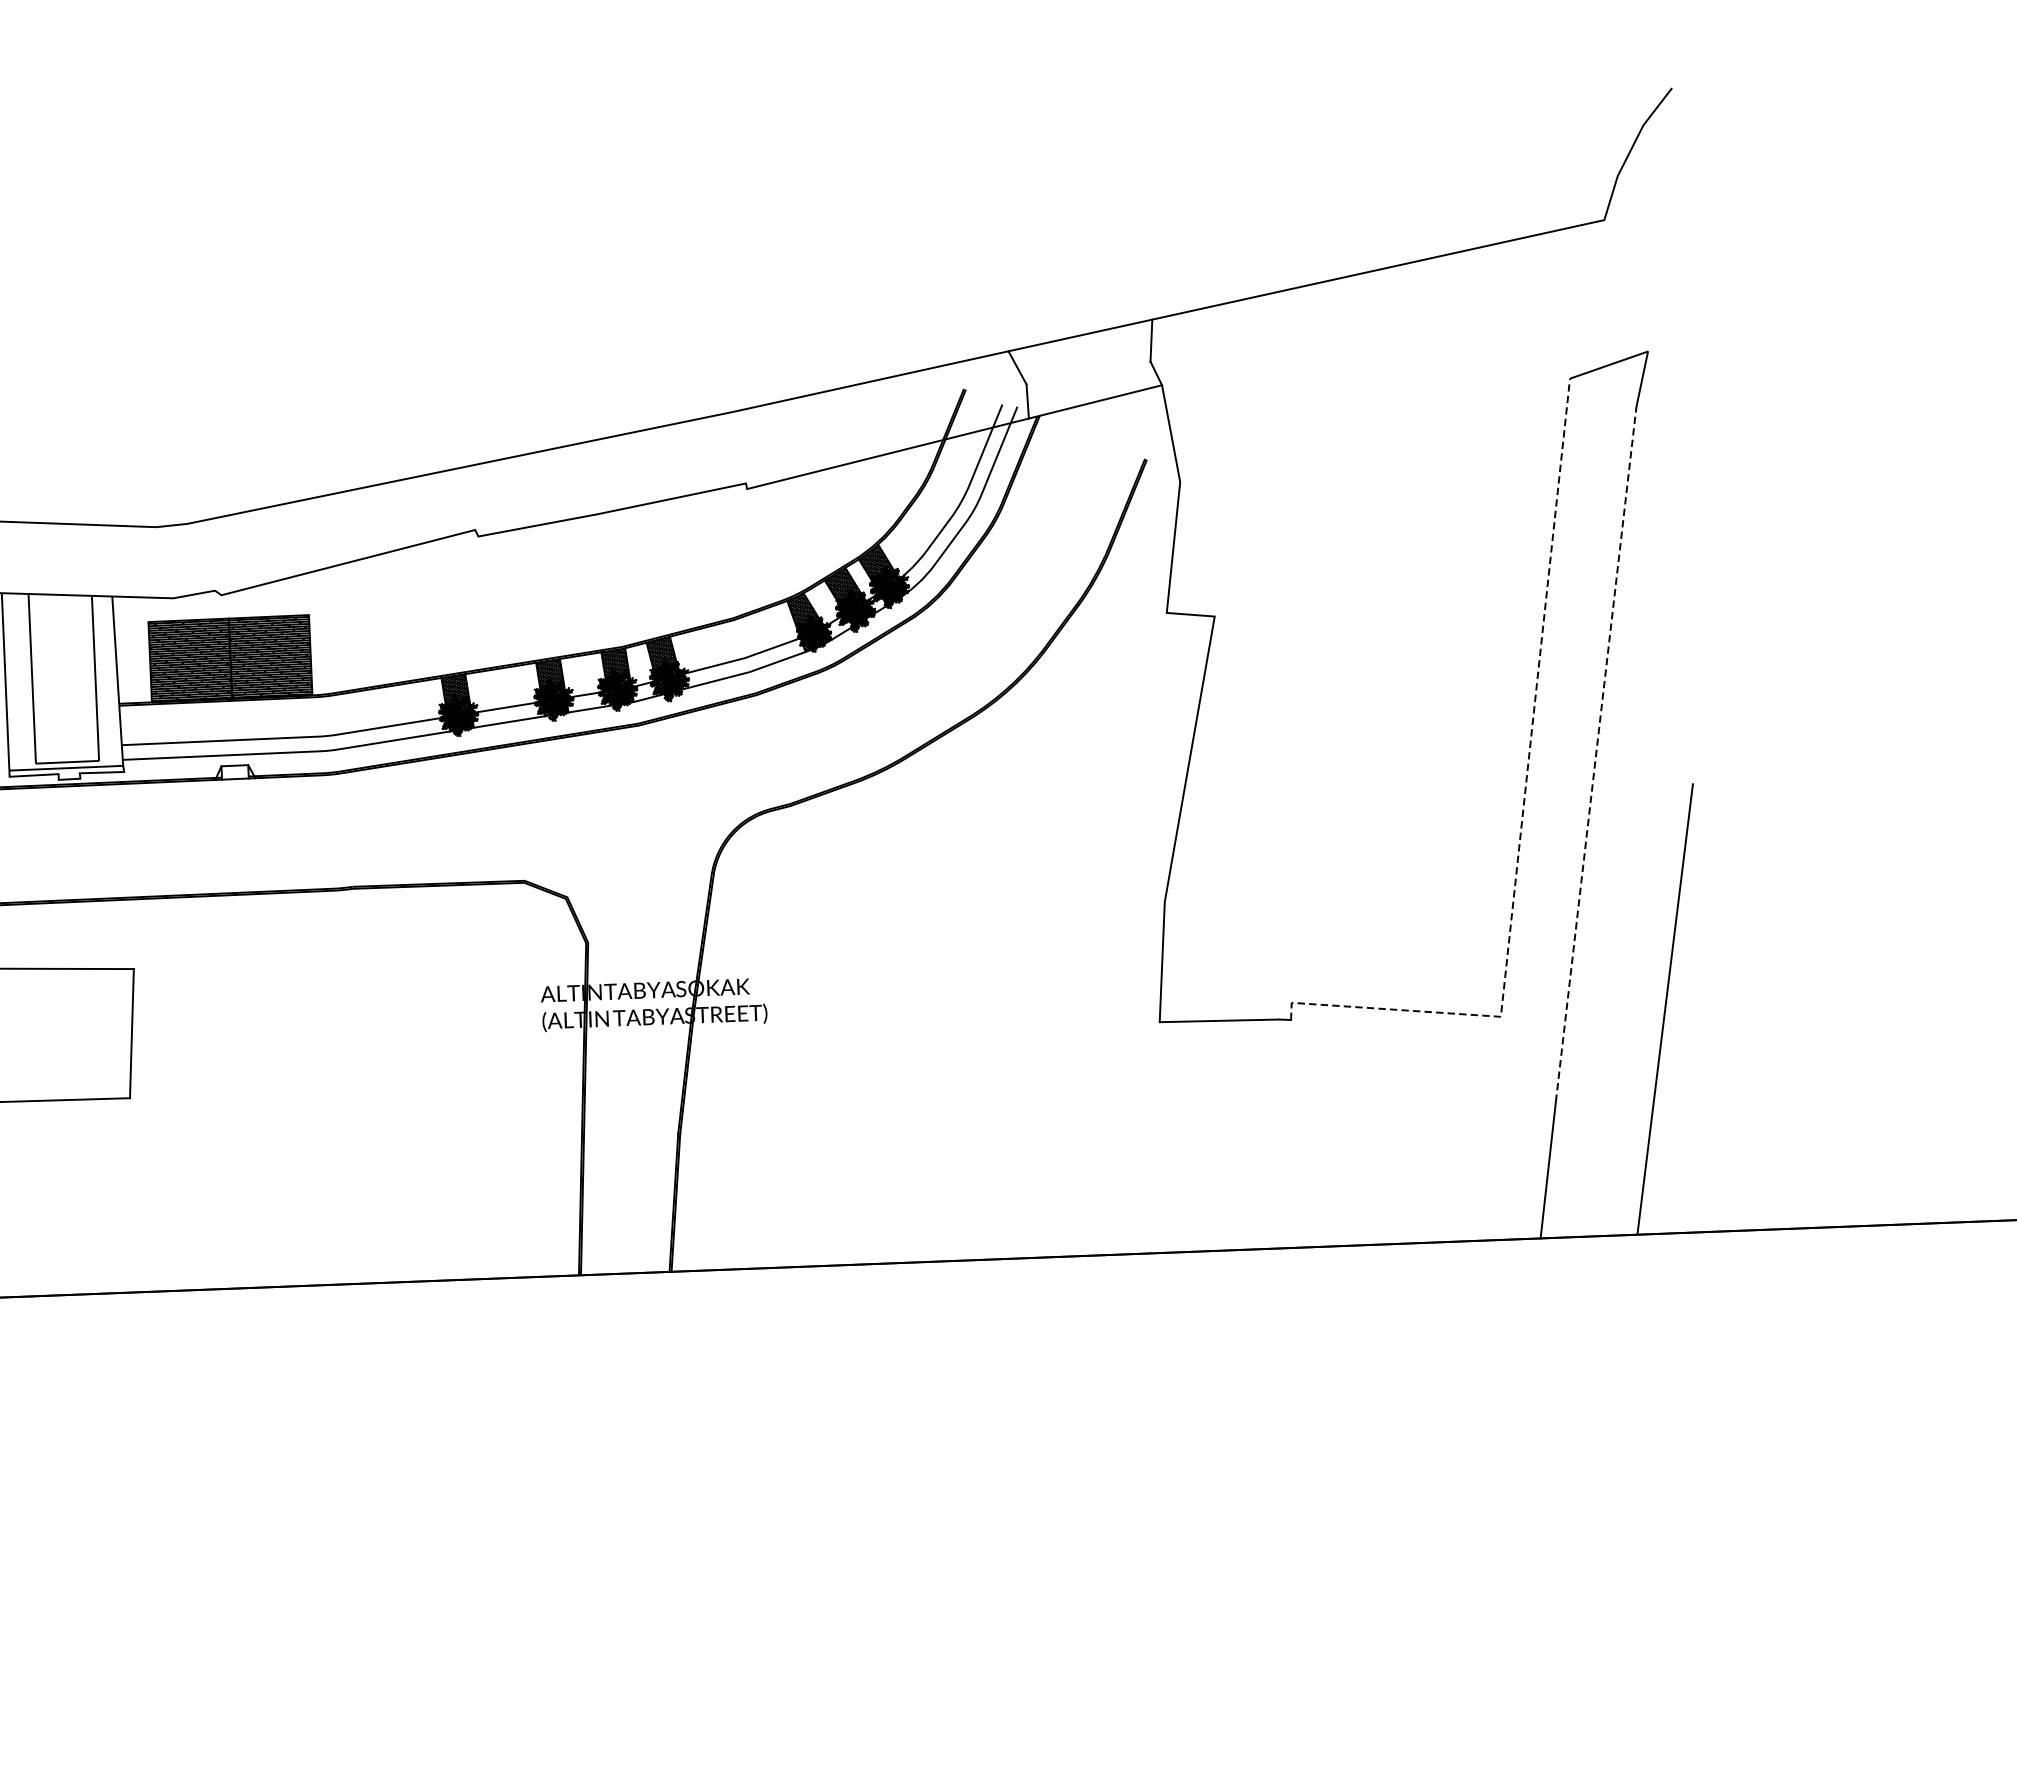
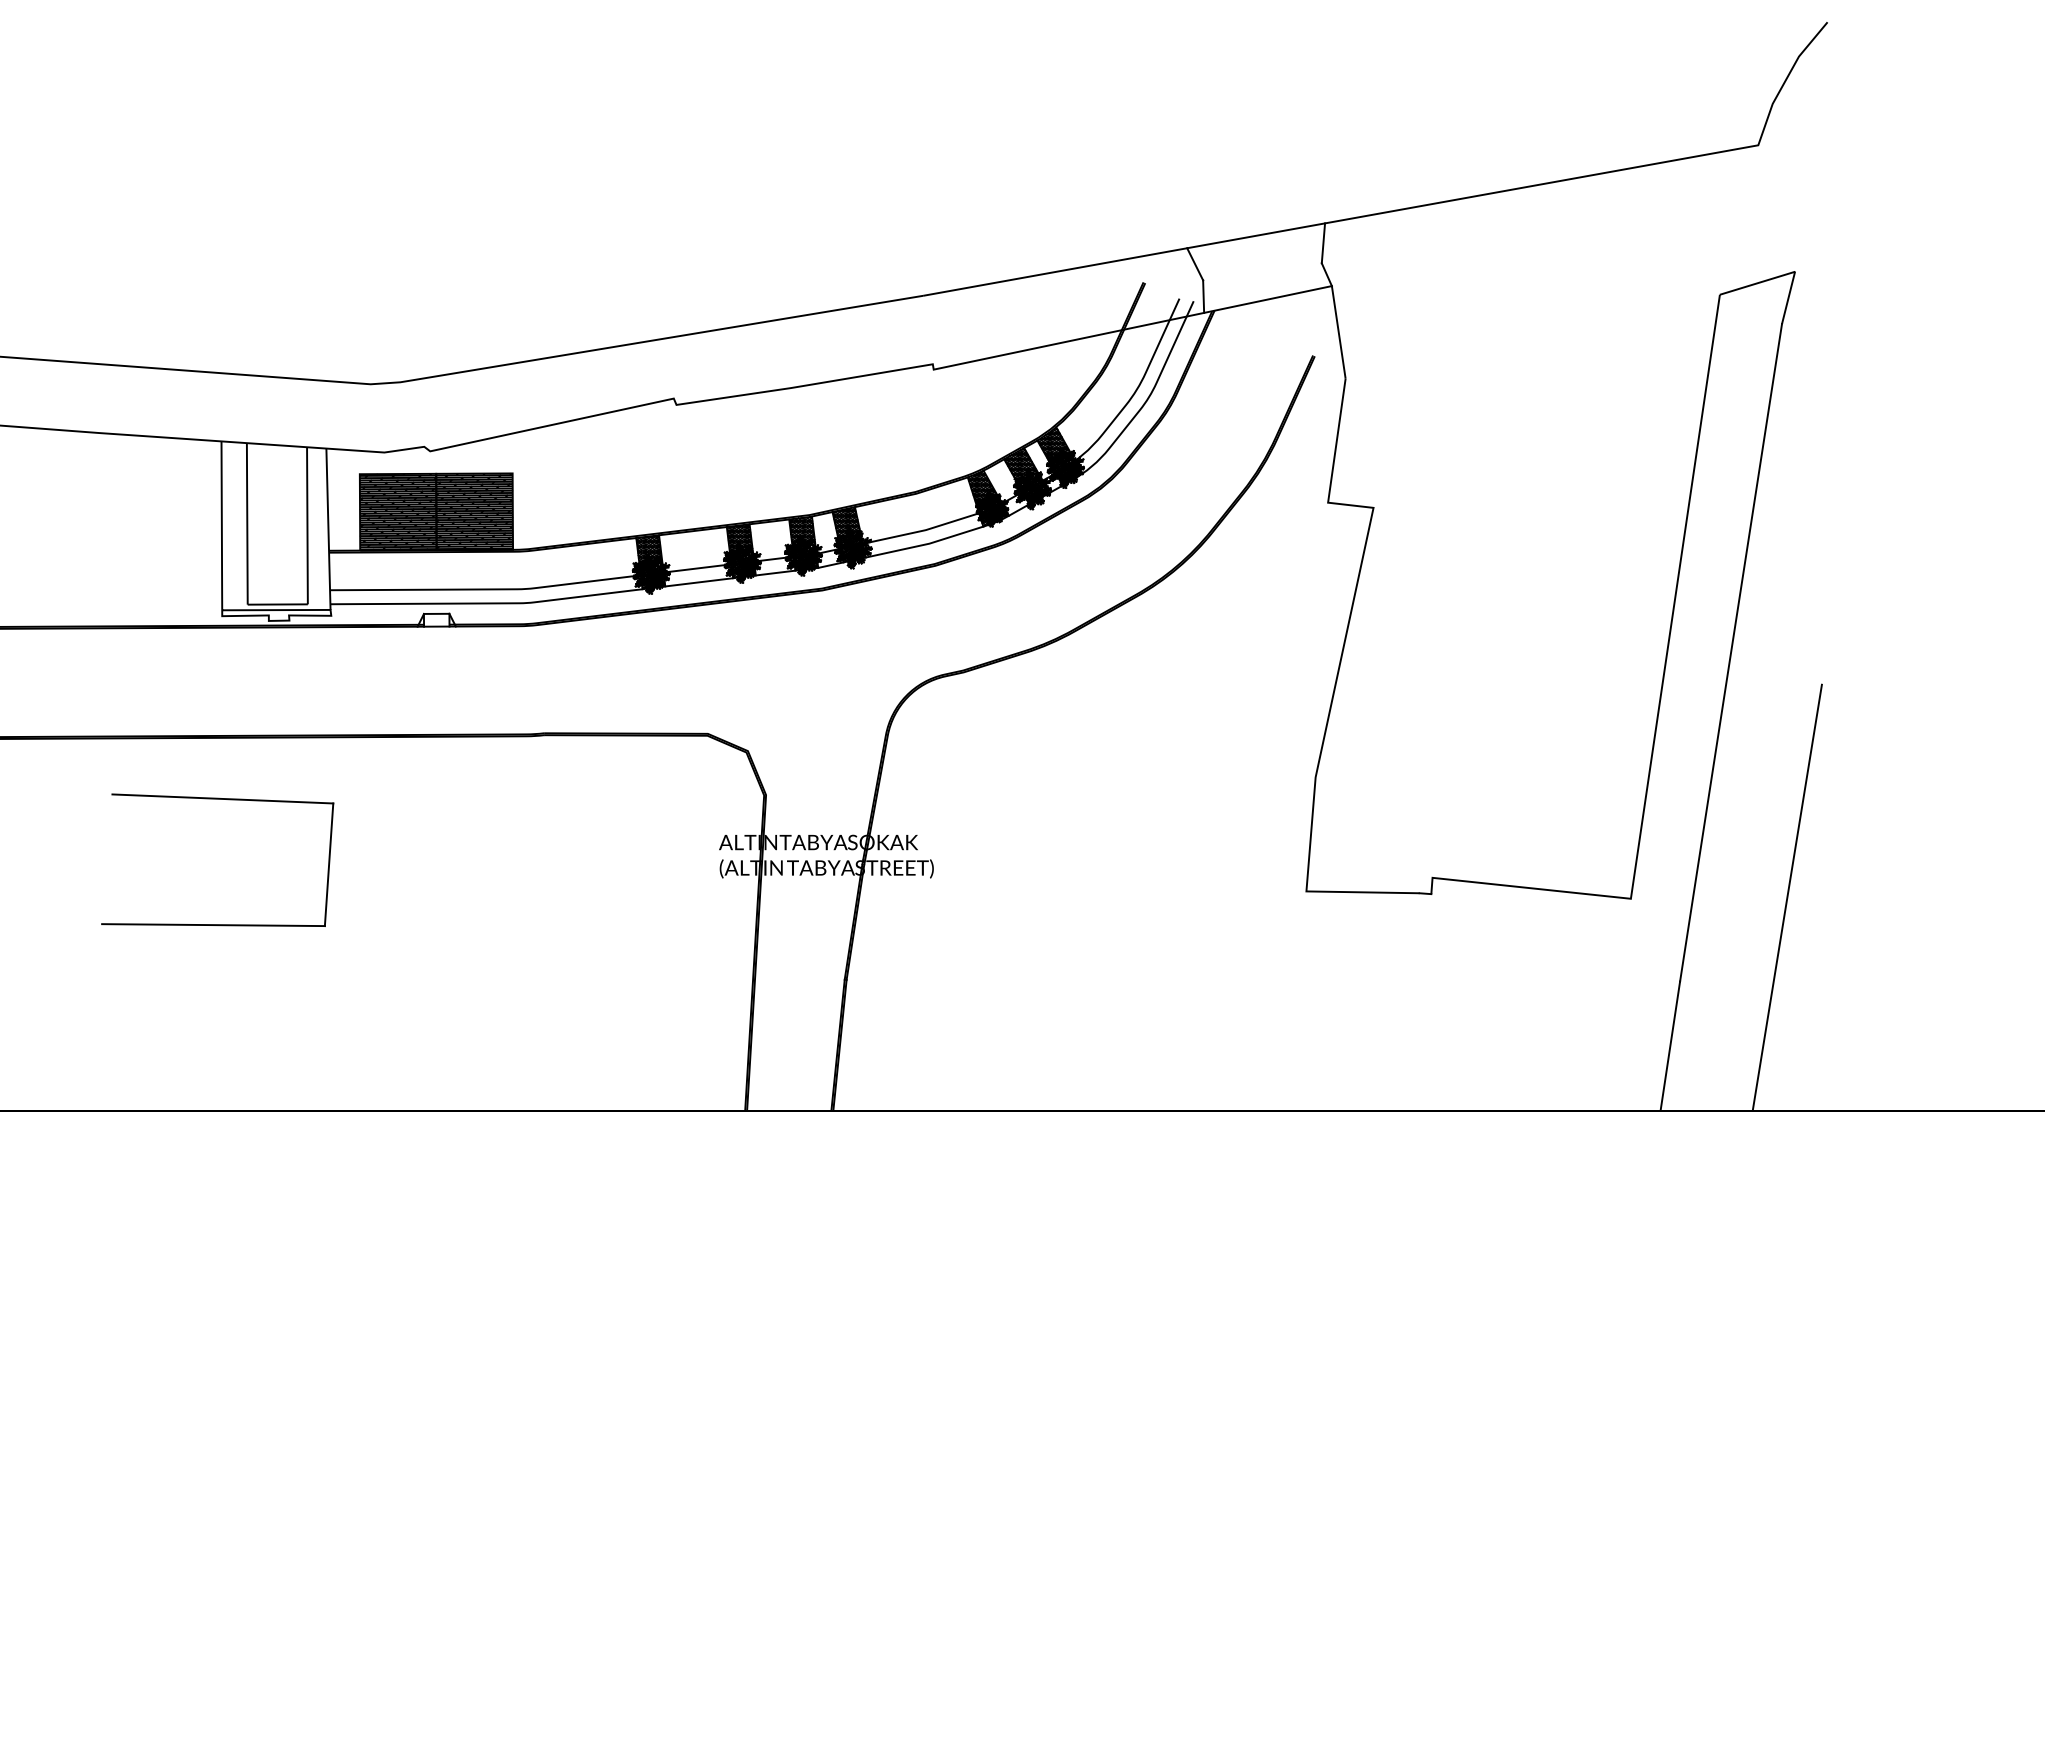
line: (1596, 754) -> (1731, 652), dashed -> solid
line: (1523, 812) -> (1659, 705), dashed -> solid

